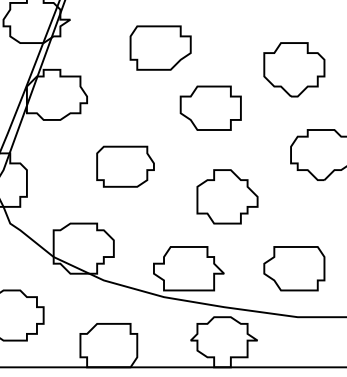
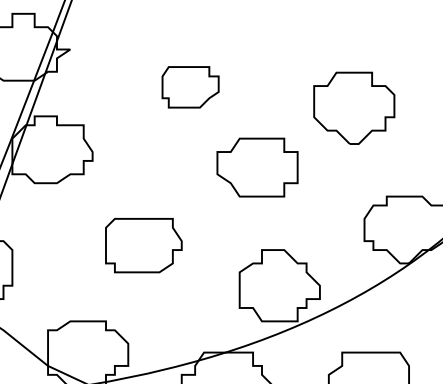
part: (160, 47) -> (190, 86), size x0.7
part: (294, 69) -> (354, 107), moved

